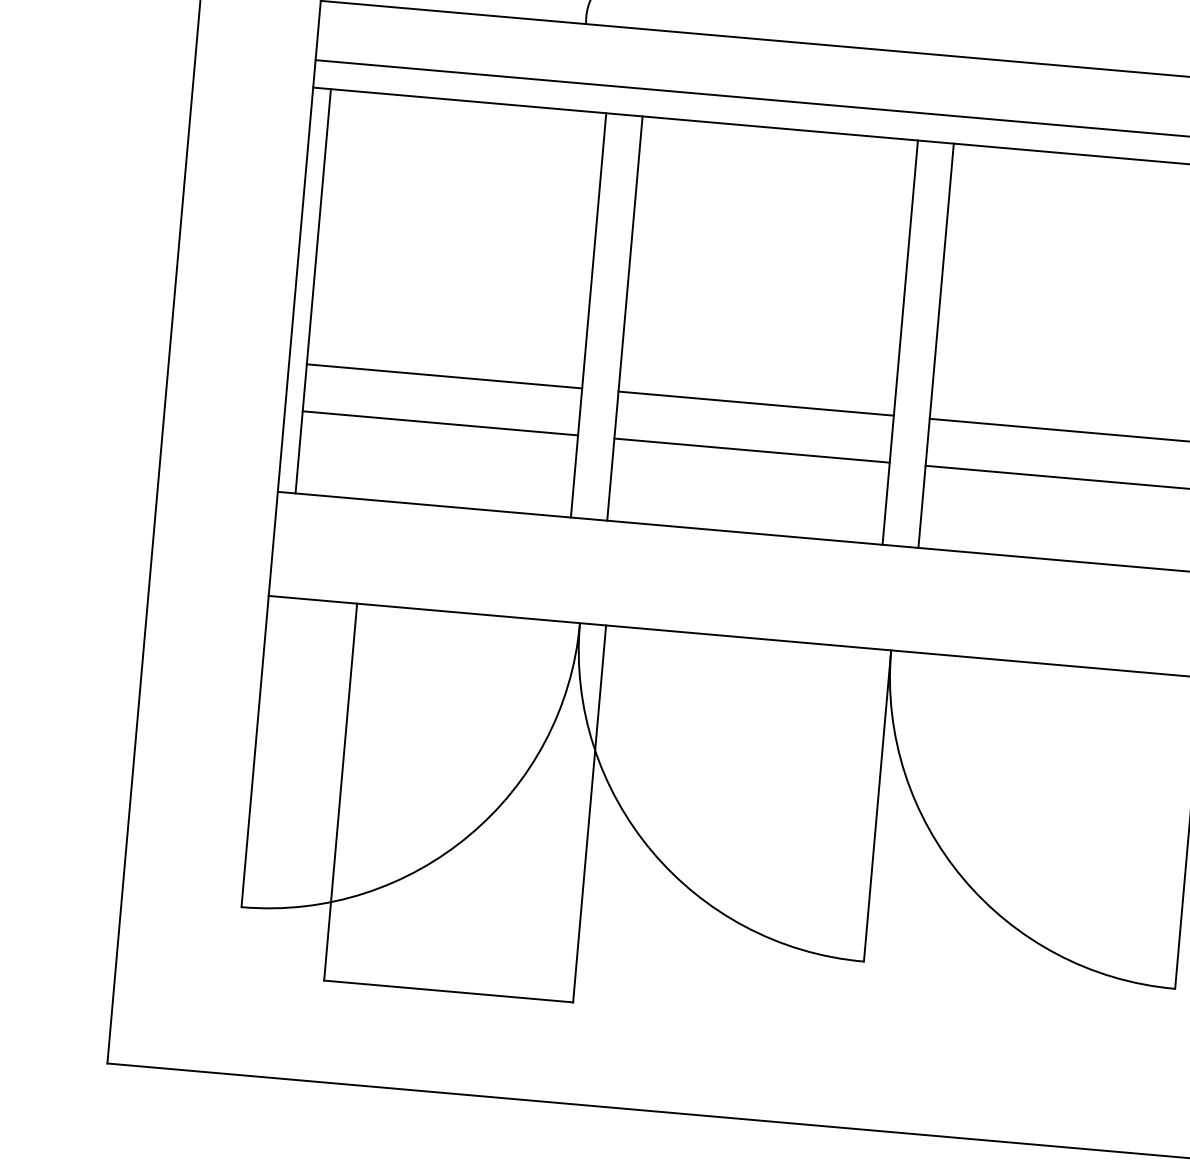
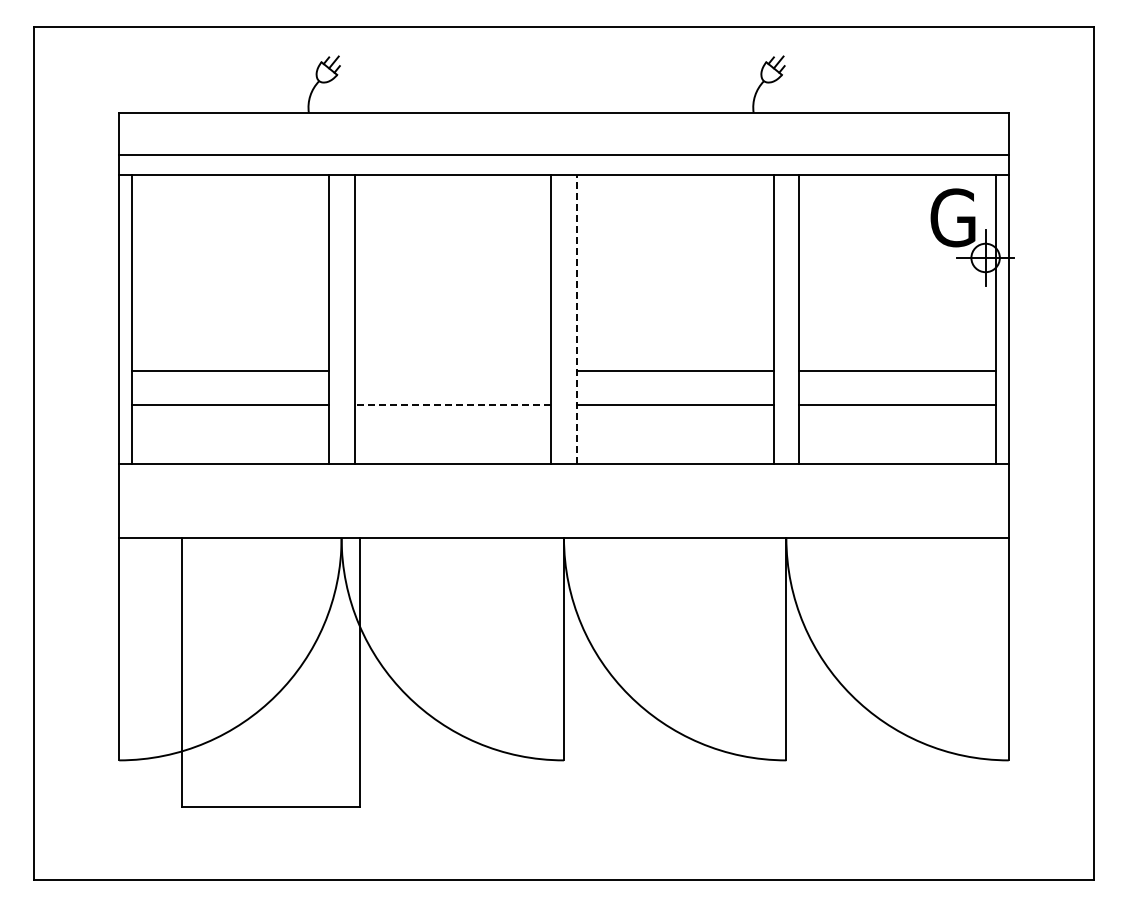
line: (935, 344) -> (576, 318), solid -> dashed
line: (755, 403) -> (452, 371), removed
line: (751, 449) -> (452, 404), solid -> dashed

